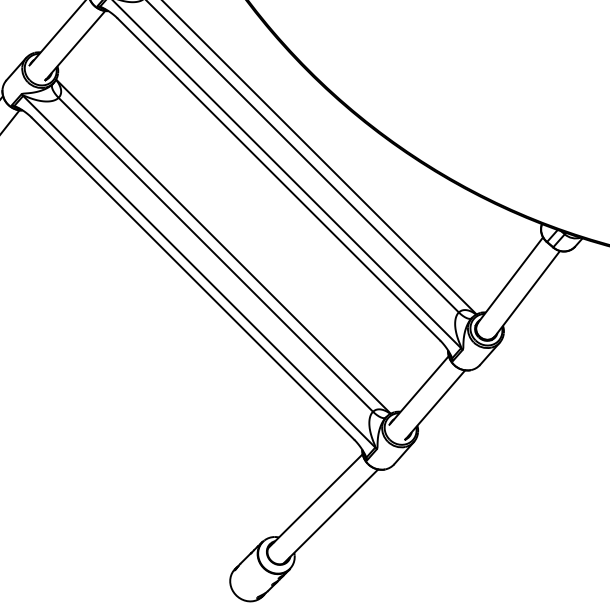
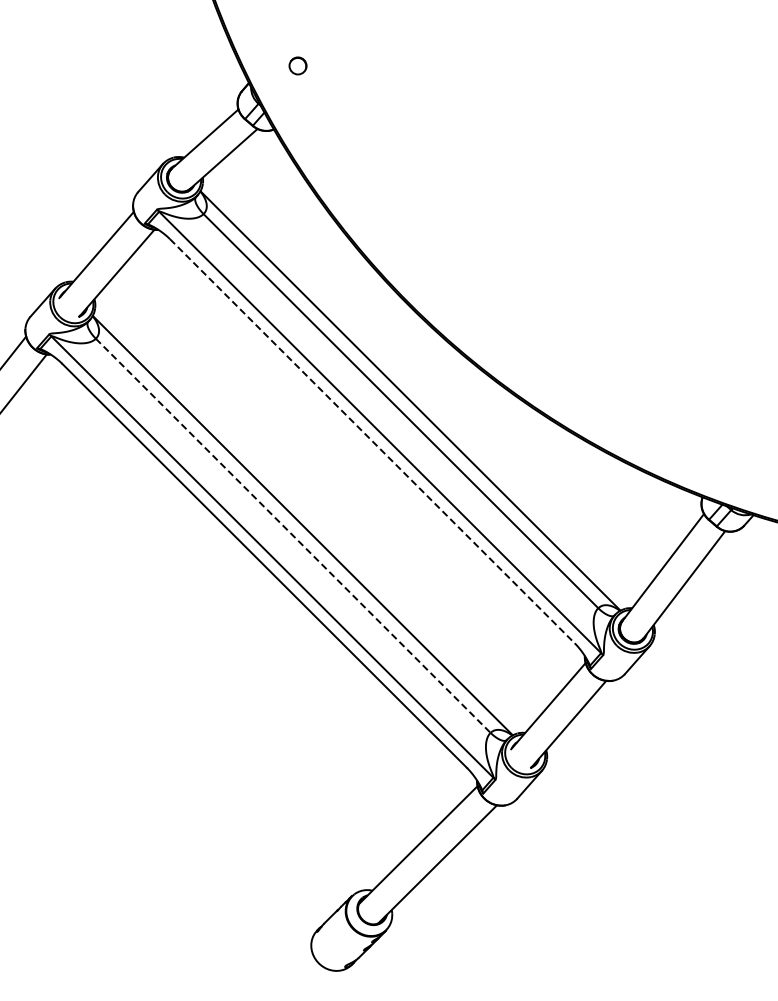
line: (278, 179) -> (372, 441), solid -> dashed
line: (216, 254) -> (293, 535), solid -> dashed

